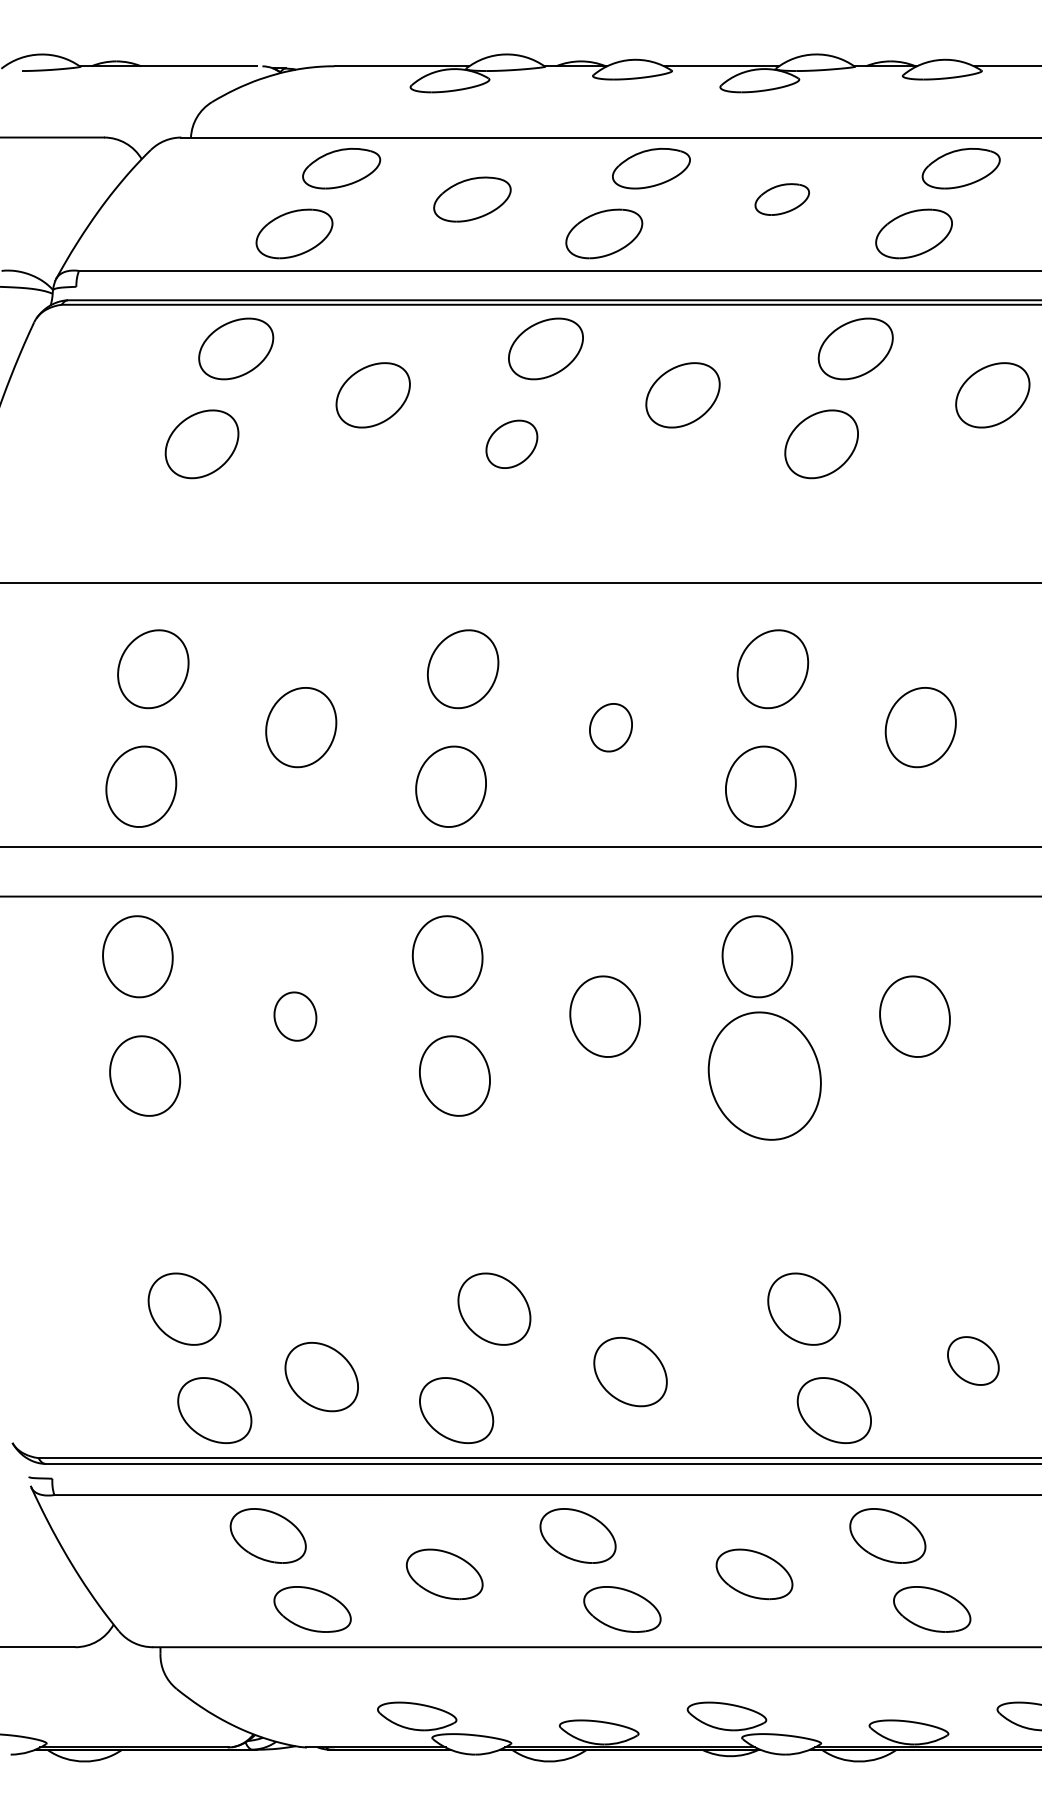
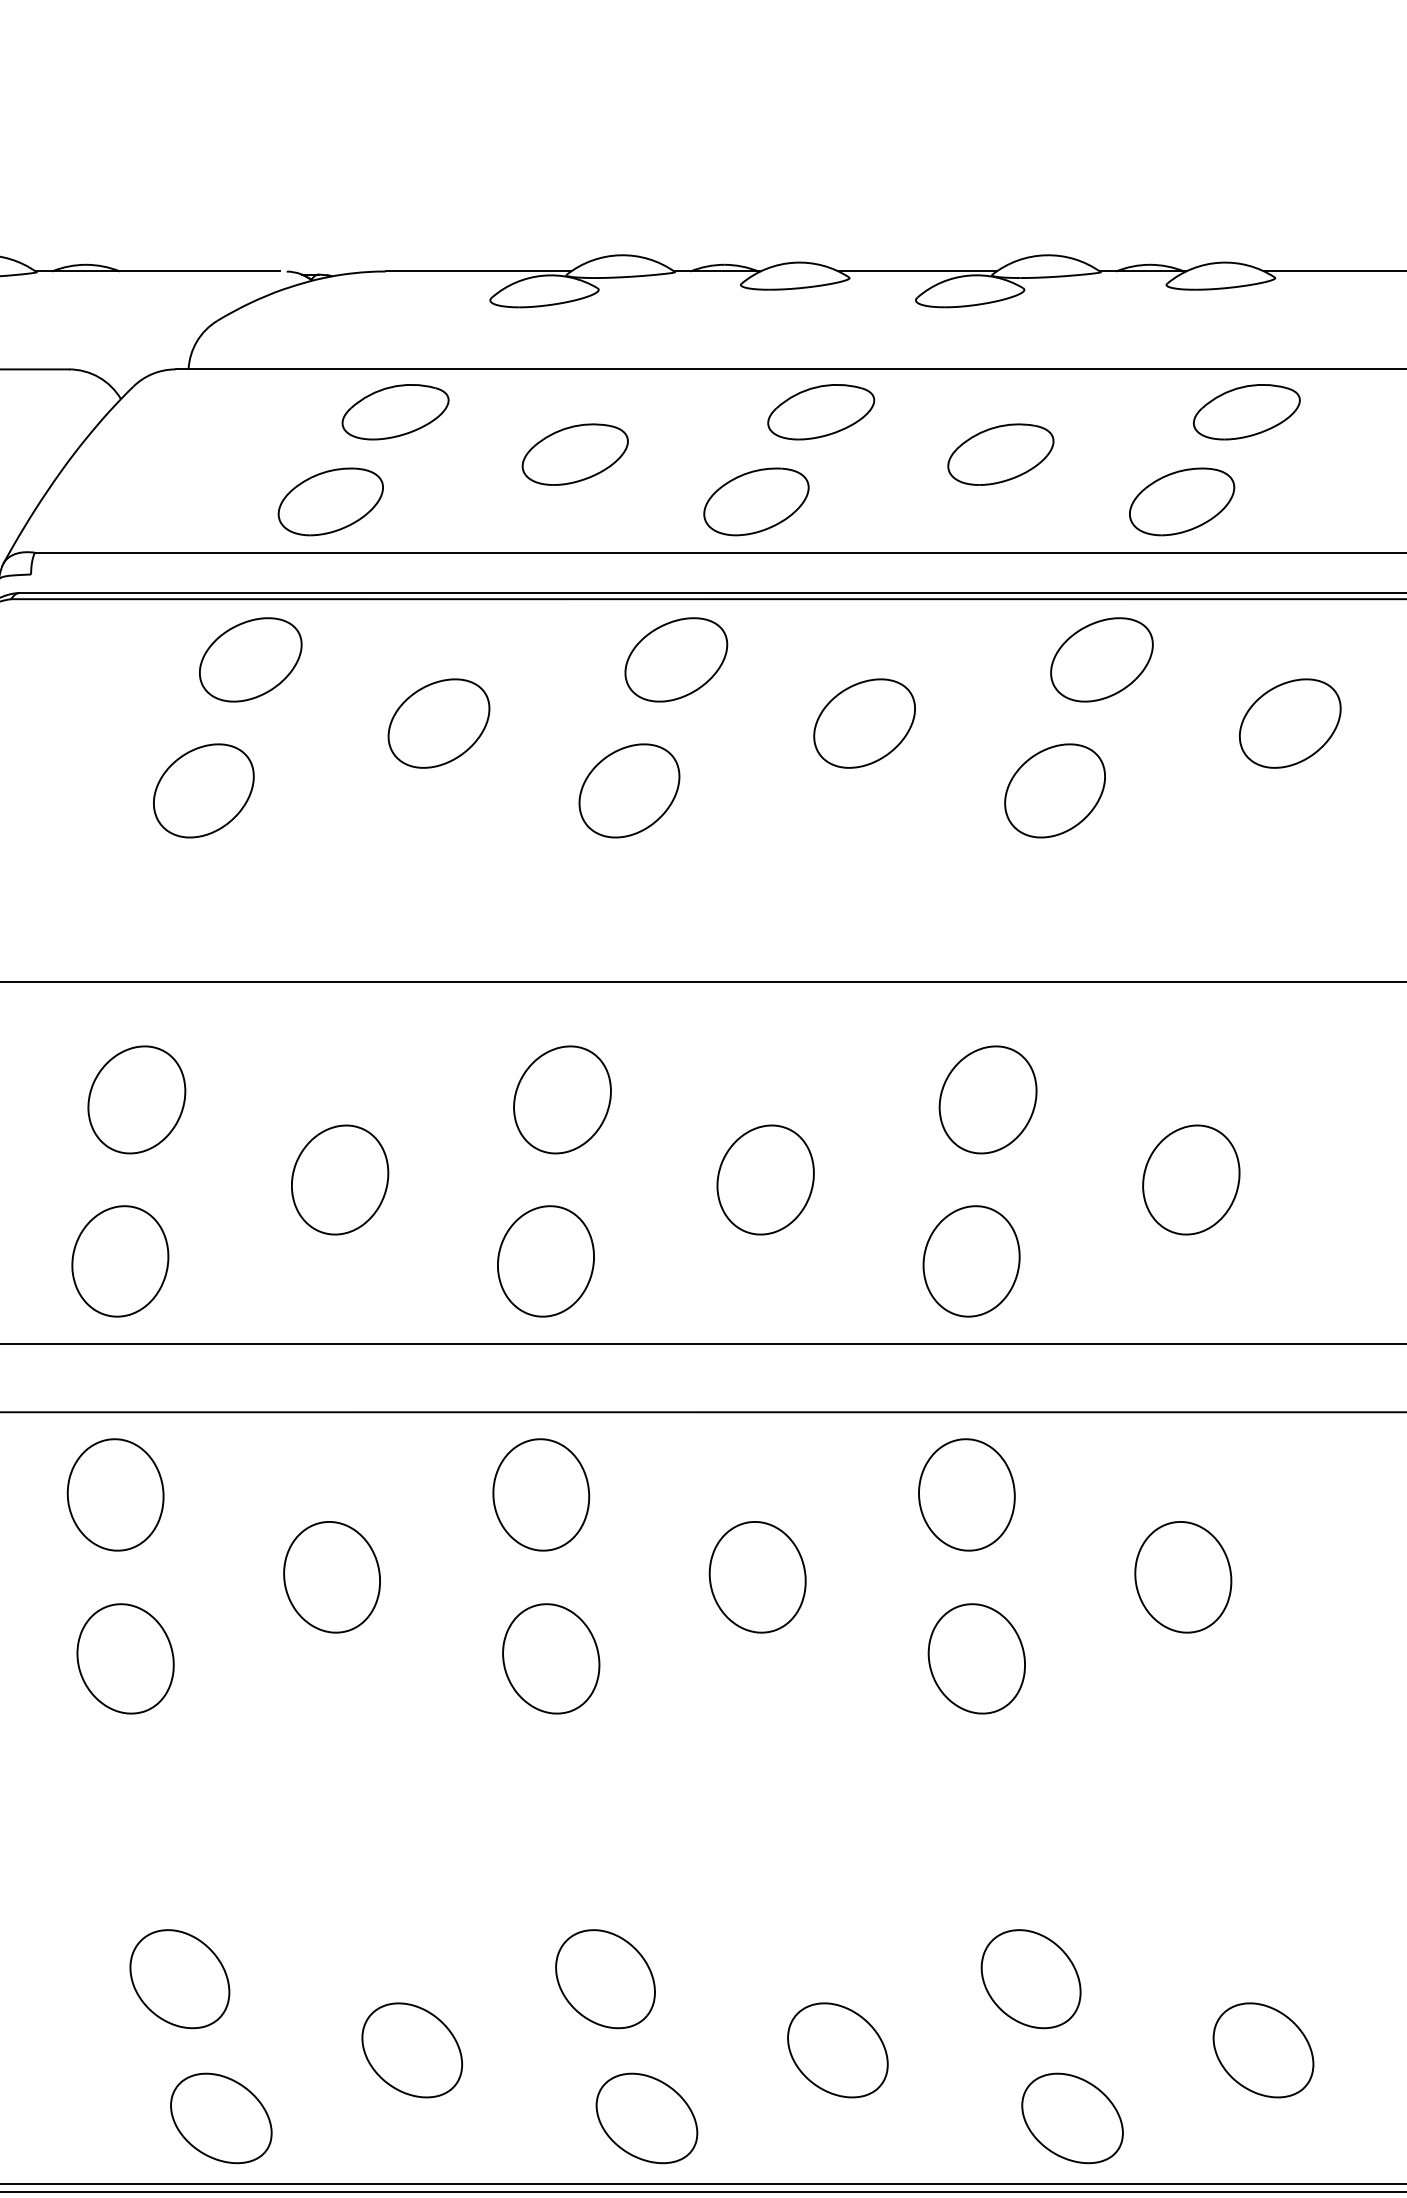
part: (782, 199) -> (1001, 454), size x1.43
part: (511, 444) -> (628, 791), size x1.43
part: (610, 727) -> (764, 1179), size x1.67
part: (295, 1016) -> (332, 1577), size x1.67
part: (764, 1075) -> (976, 1658), size x0.62
part: (973, 1360) -> (1263, 2049), size x1.43
part: (630, 1371) -> (837, 2049), moved
part: (321, 1377) -> (411, 2051), moved
part: (456, 1410) -> (646, 2118), moved

